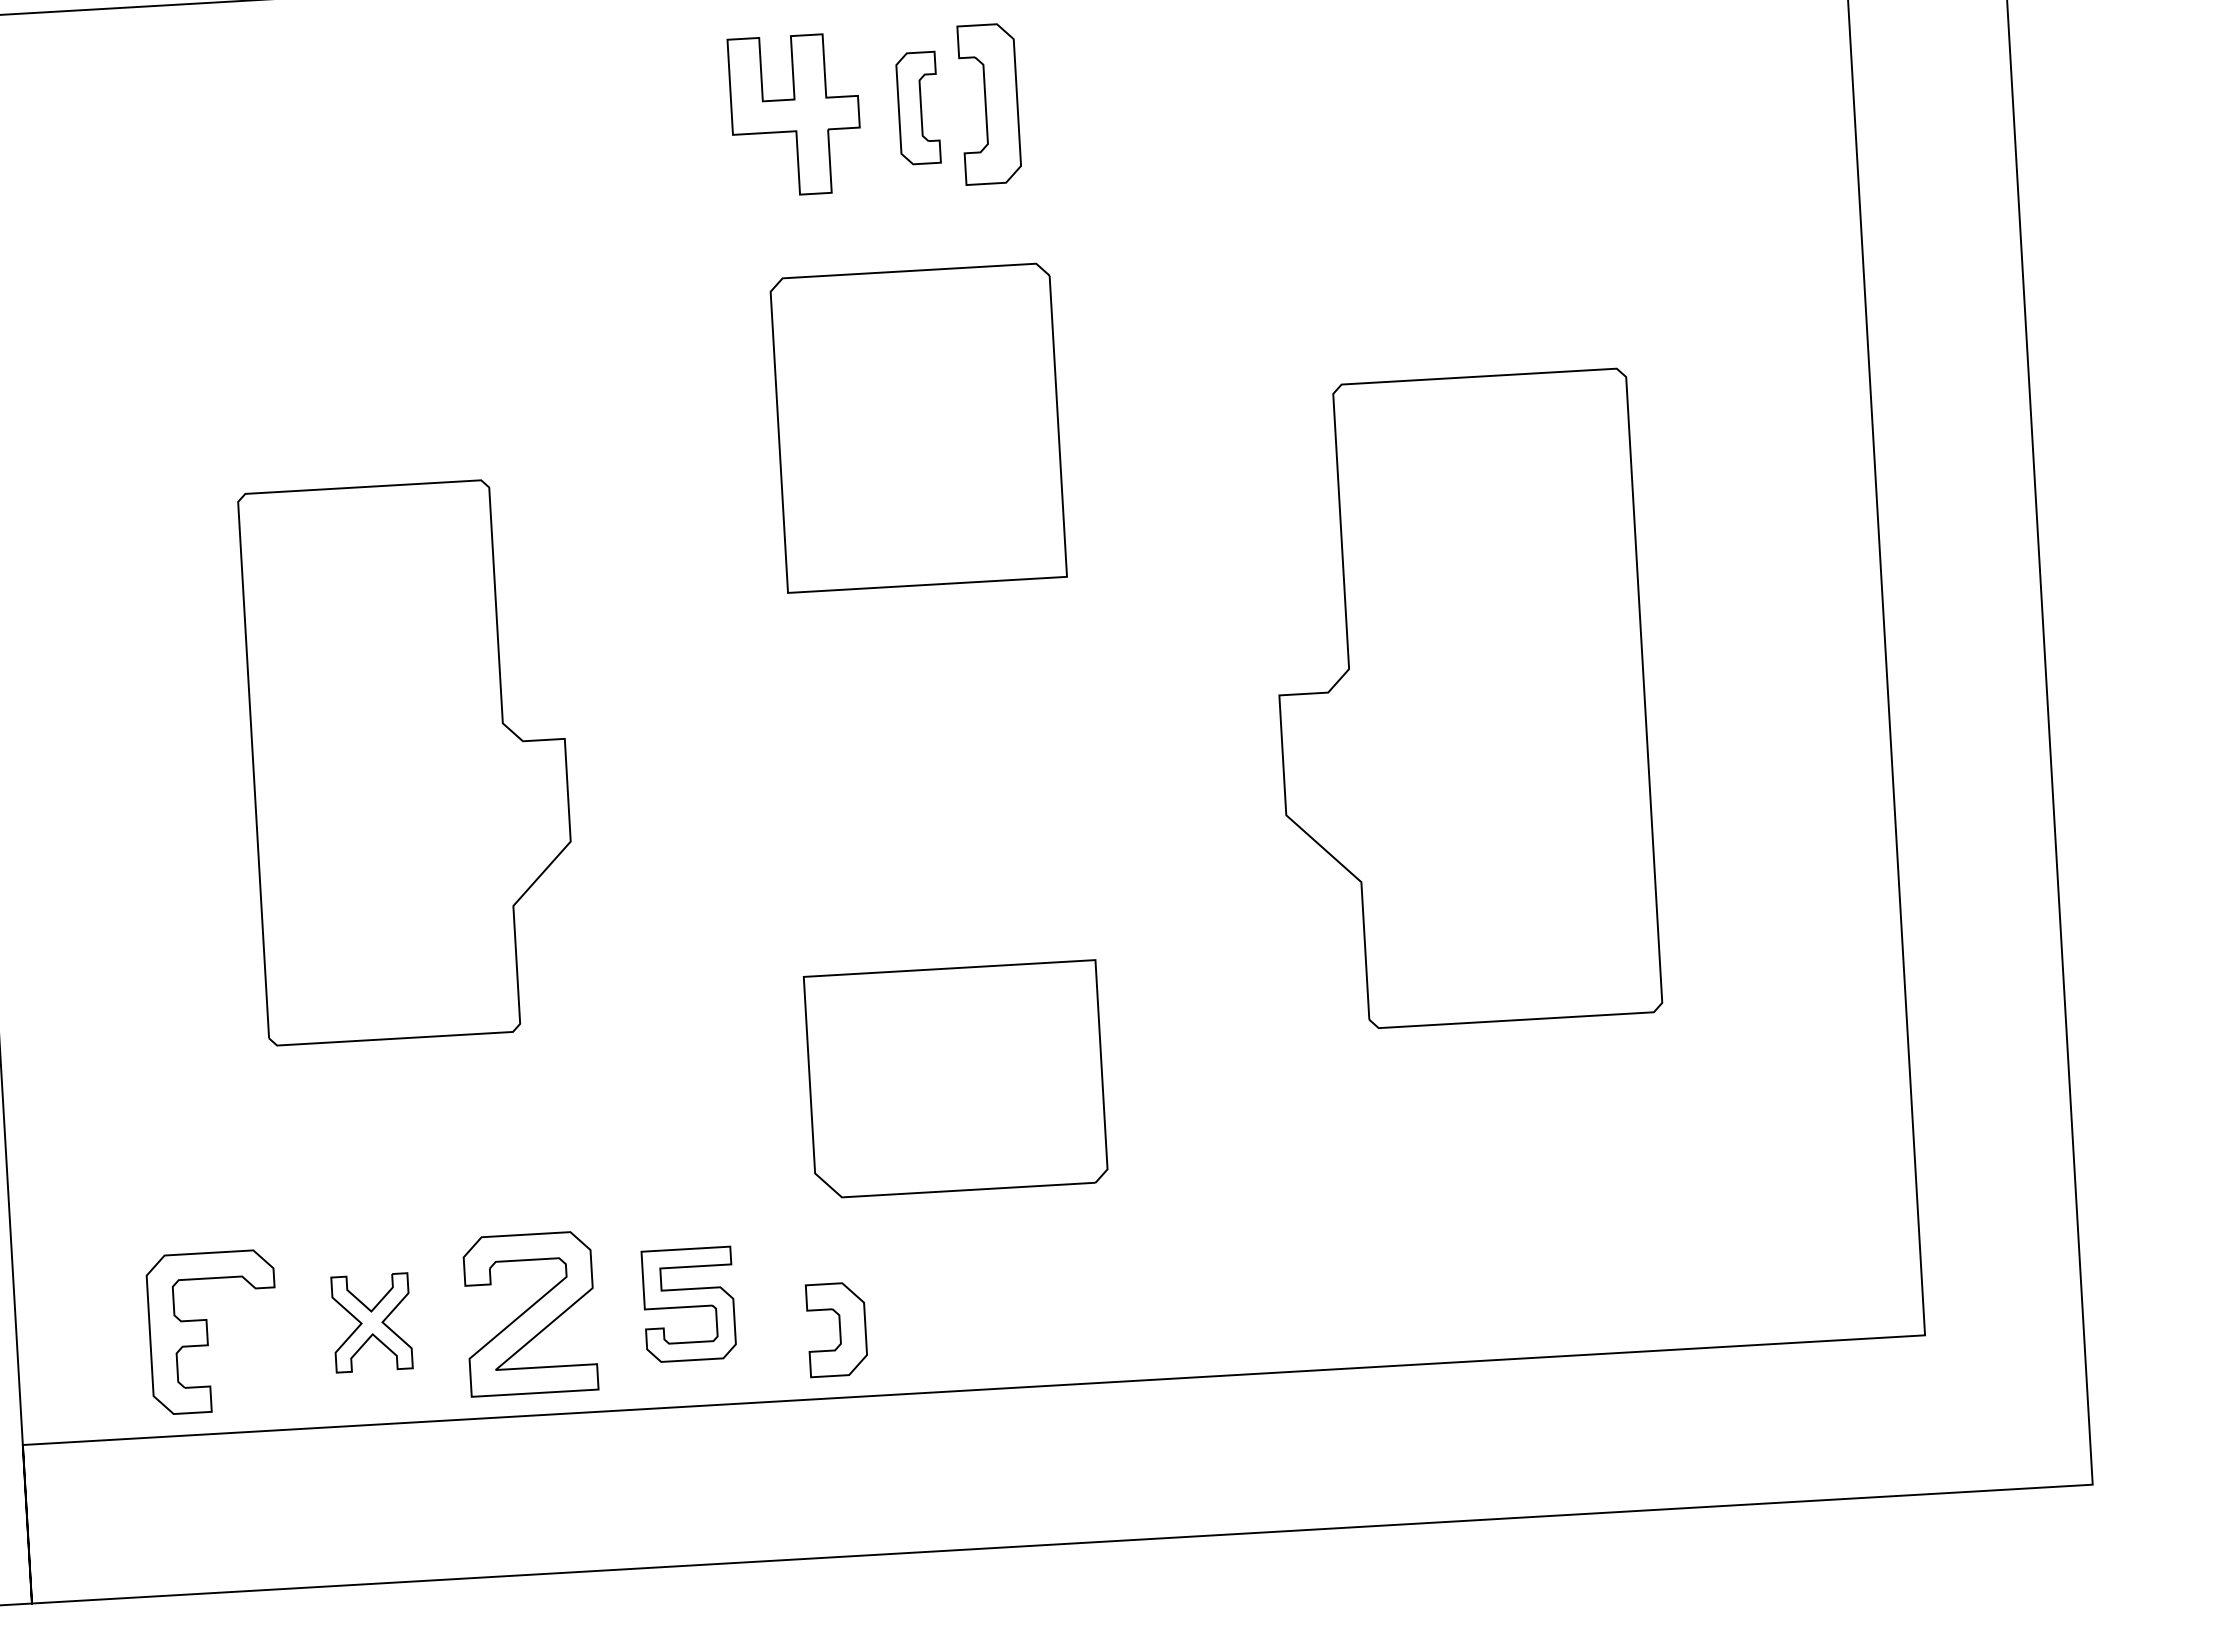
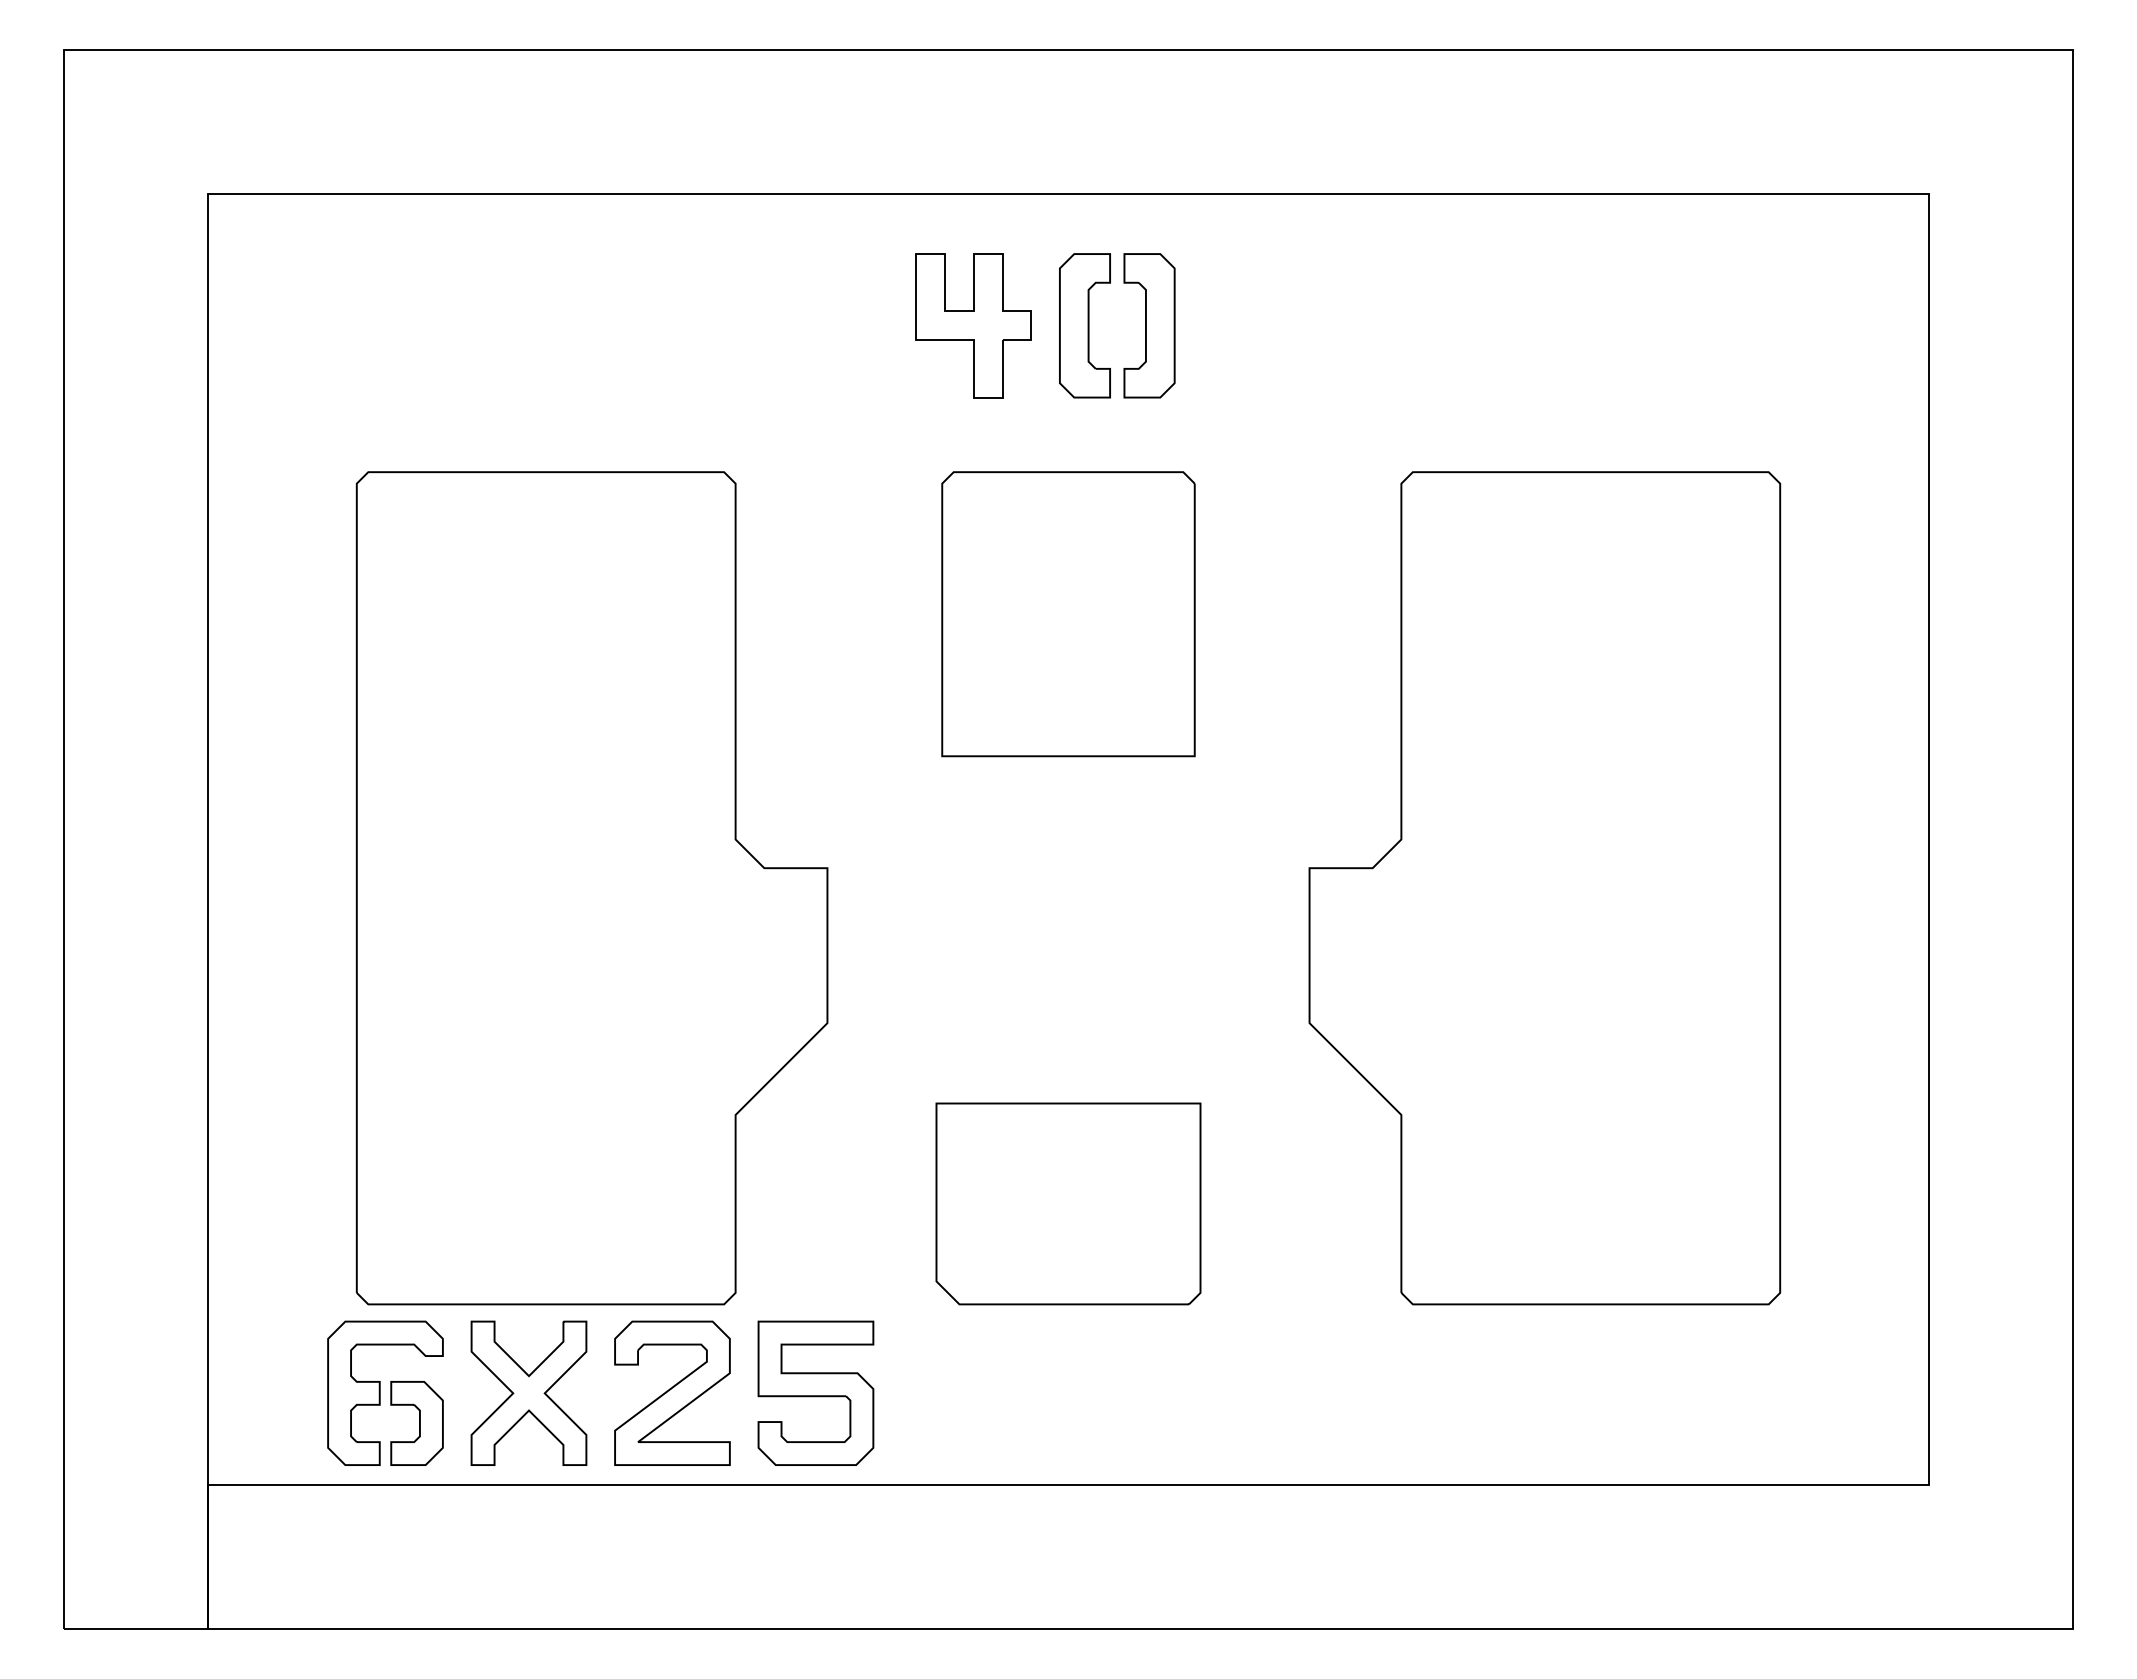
part: (917, 107) -> (1084, 325), size x1.43
part: (1461, 700) -> (1544, 888), size x1.43
part: (408, 761) -> (591, 888), size x1.67
part: (688, 1303) -> (815, 1392), size x1.43
part: (371, 1322) -> (528, 1392), size x1.67
part: (836, 1329) -> (416, 1423), moved

